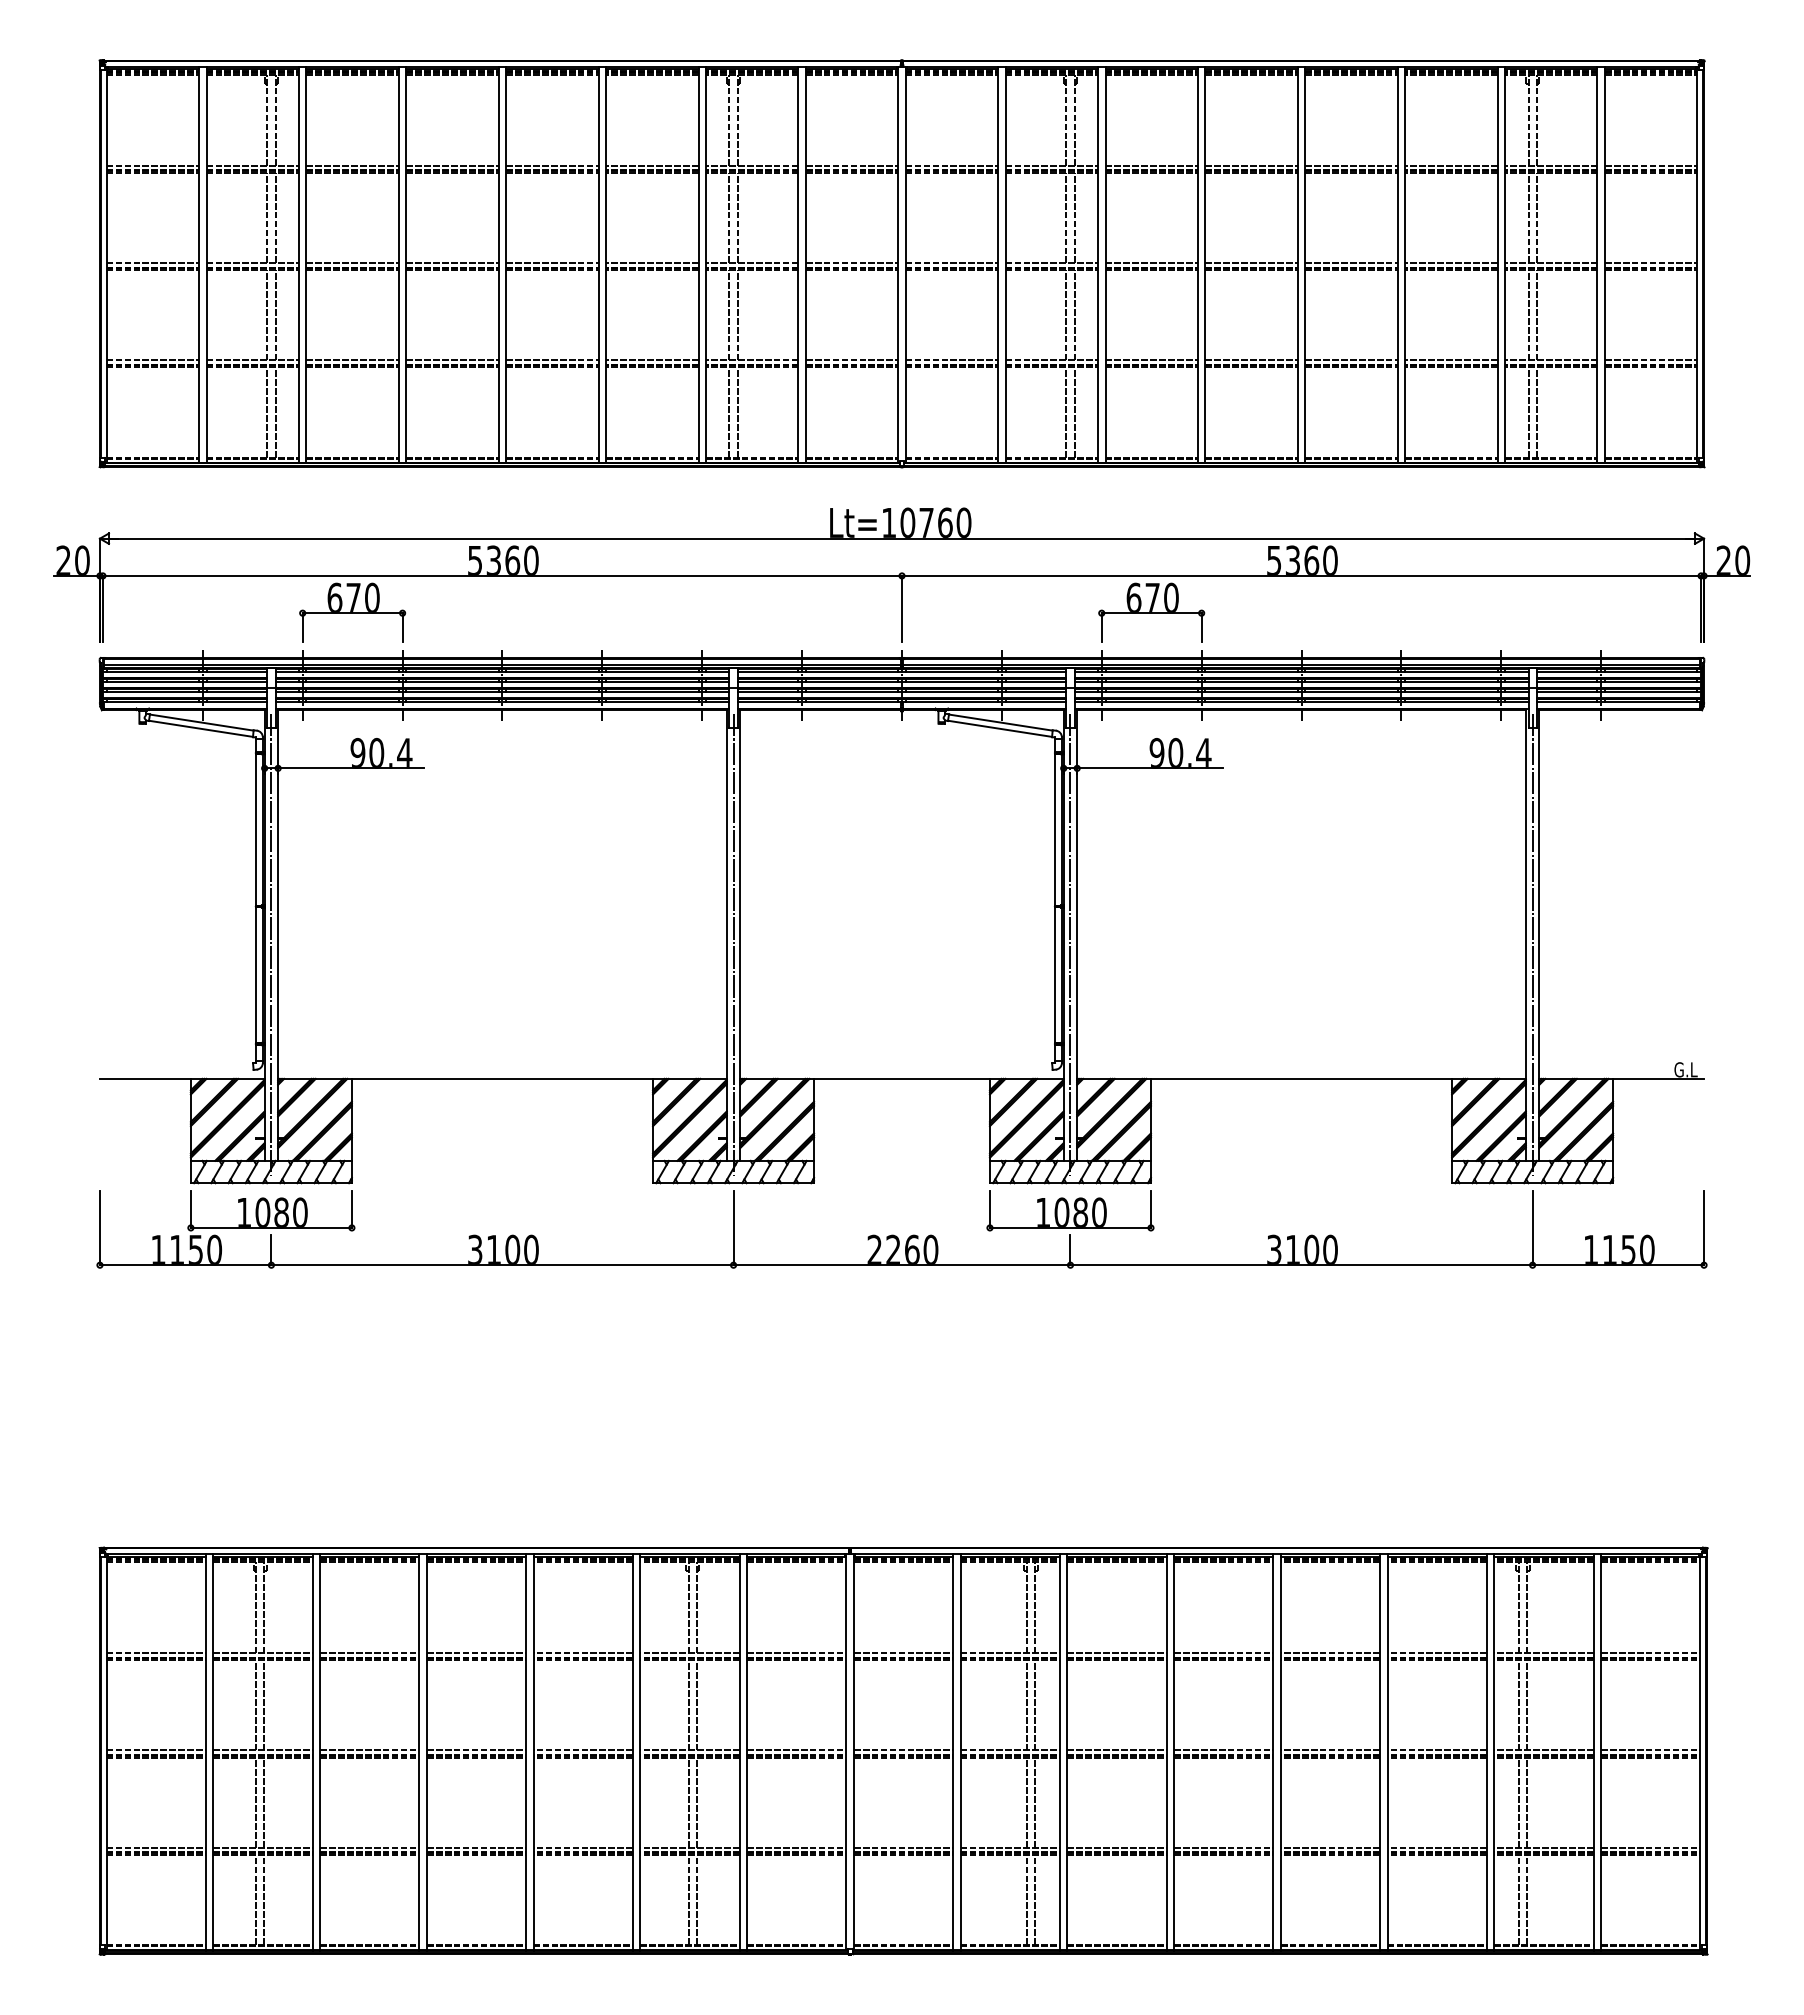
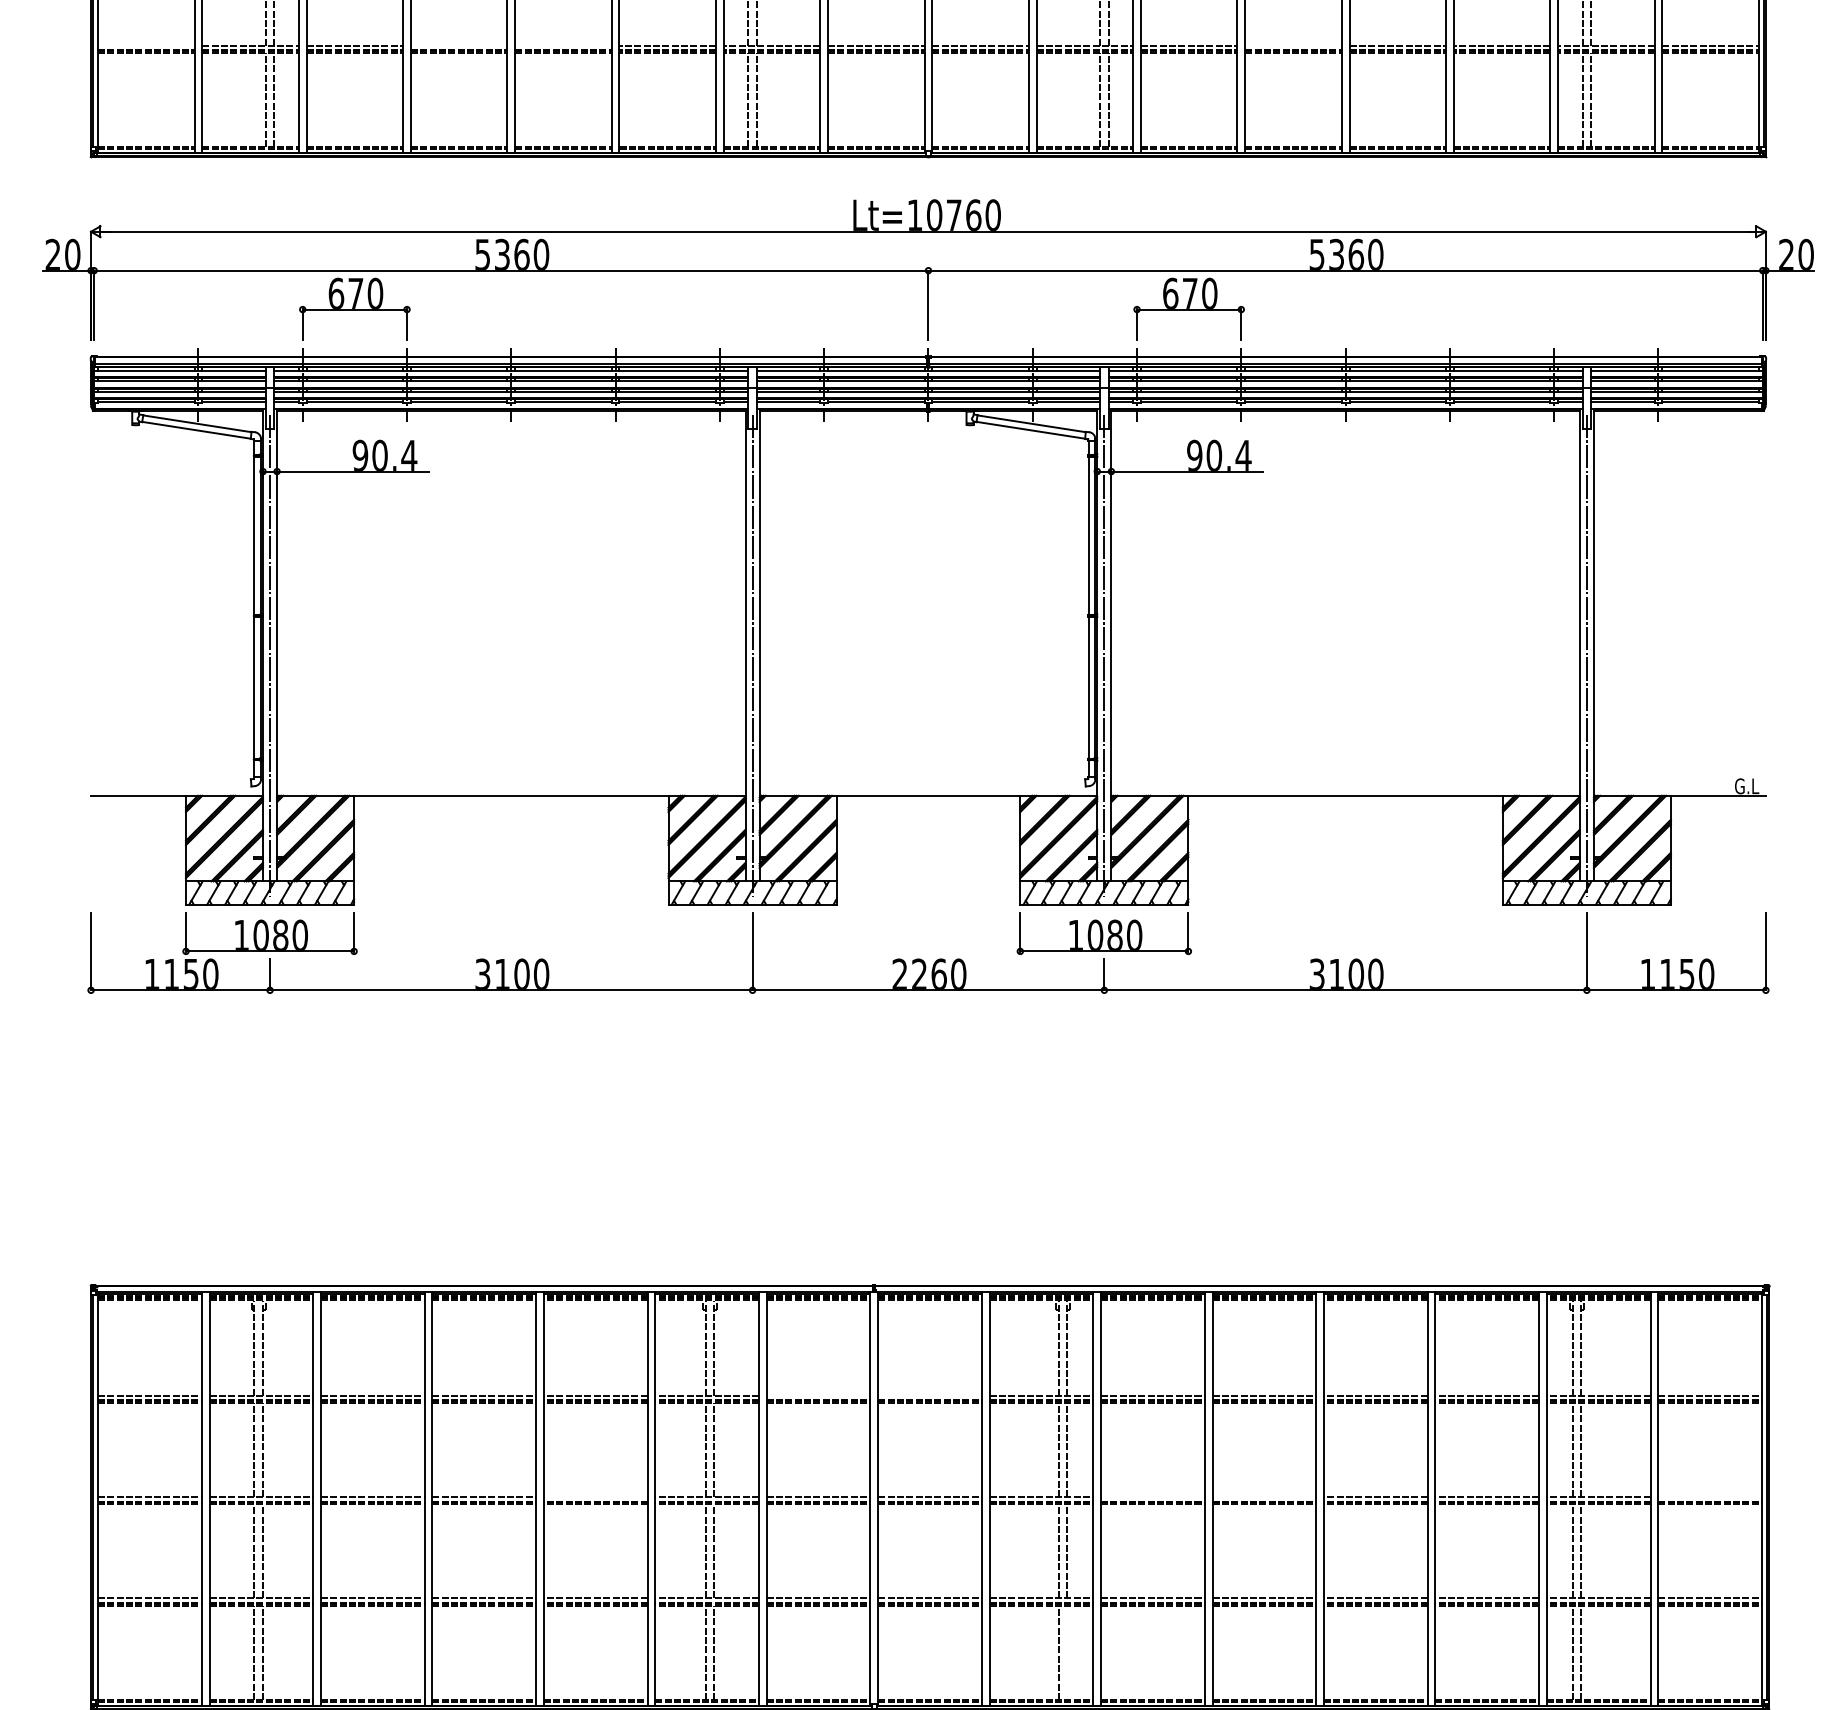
line: (152, 360) -> (145, 45), removed
line: (452, 360) -> (459, 45), removed
line: (552, 360) -> (563, 45), removed
line: (1251, 360) -> (1293, 45), removed
line: (796, 1653) -> (818, 1395), removed
line: (903, 1653) -> (930, 1395), removed
line: (582, 1750) -> (594, 1497), removed
line: (1116, 1750) -> (1152, 1497), removed
line: (1223, 1750) -> (1264, 1497), removed
line: (1650, 1750) -> (1709, 1497), removed
line: (1035, 1899) -> (1067, 1652), removed

